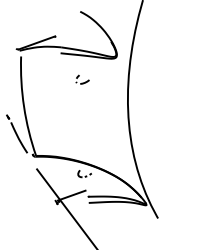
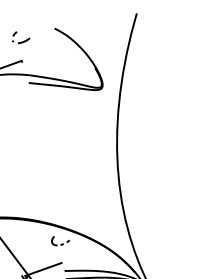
part: (82, 79) -> (20, 37), moved

